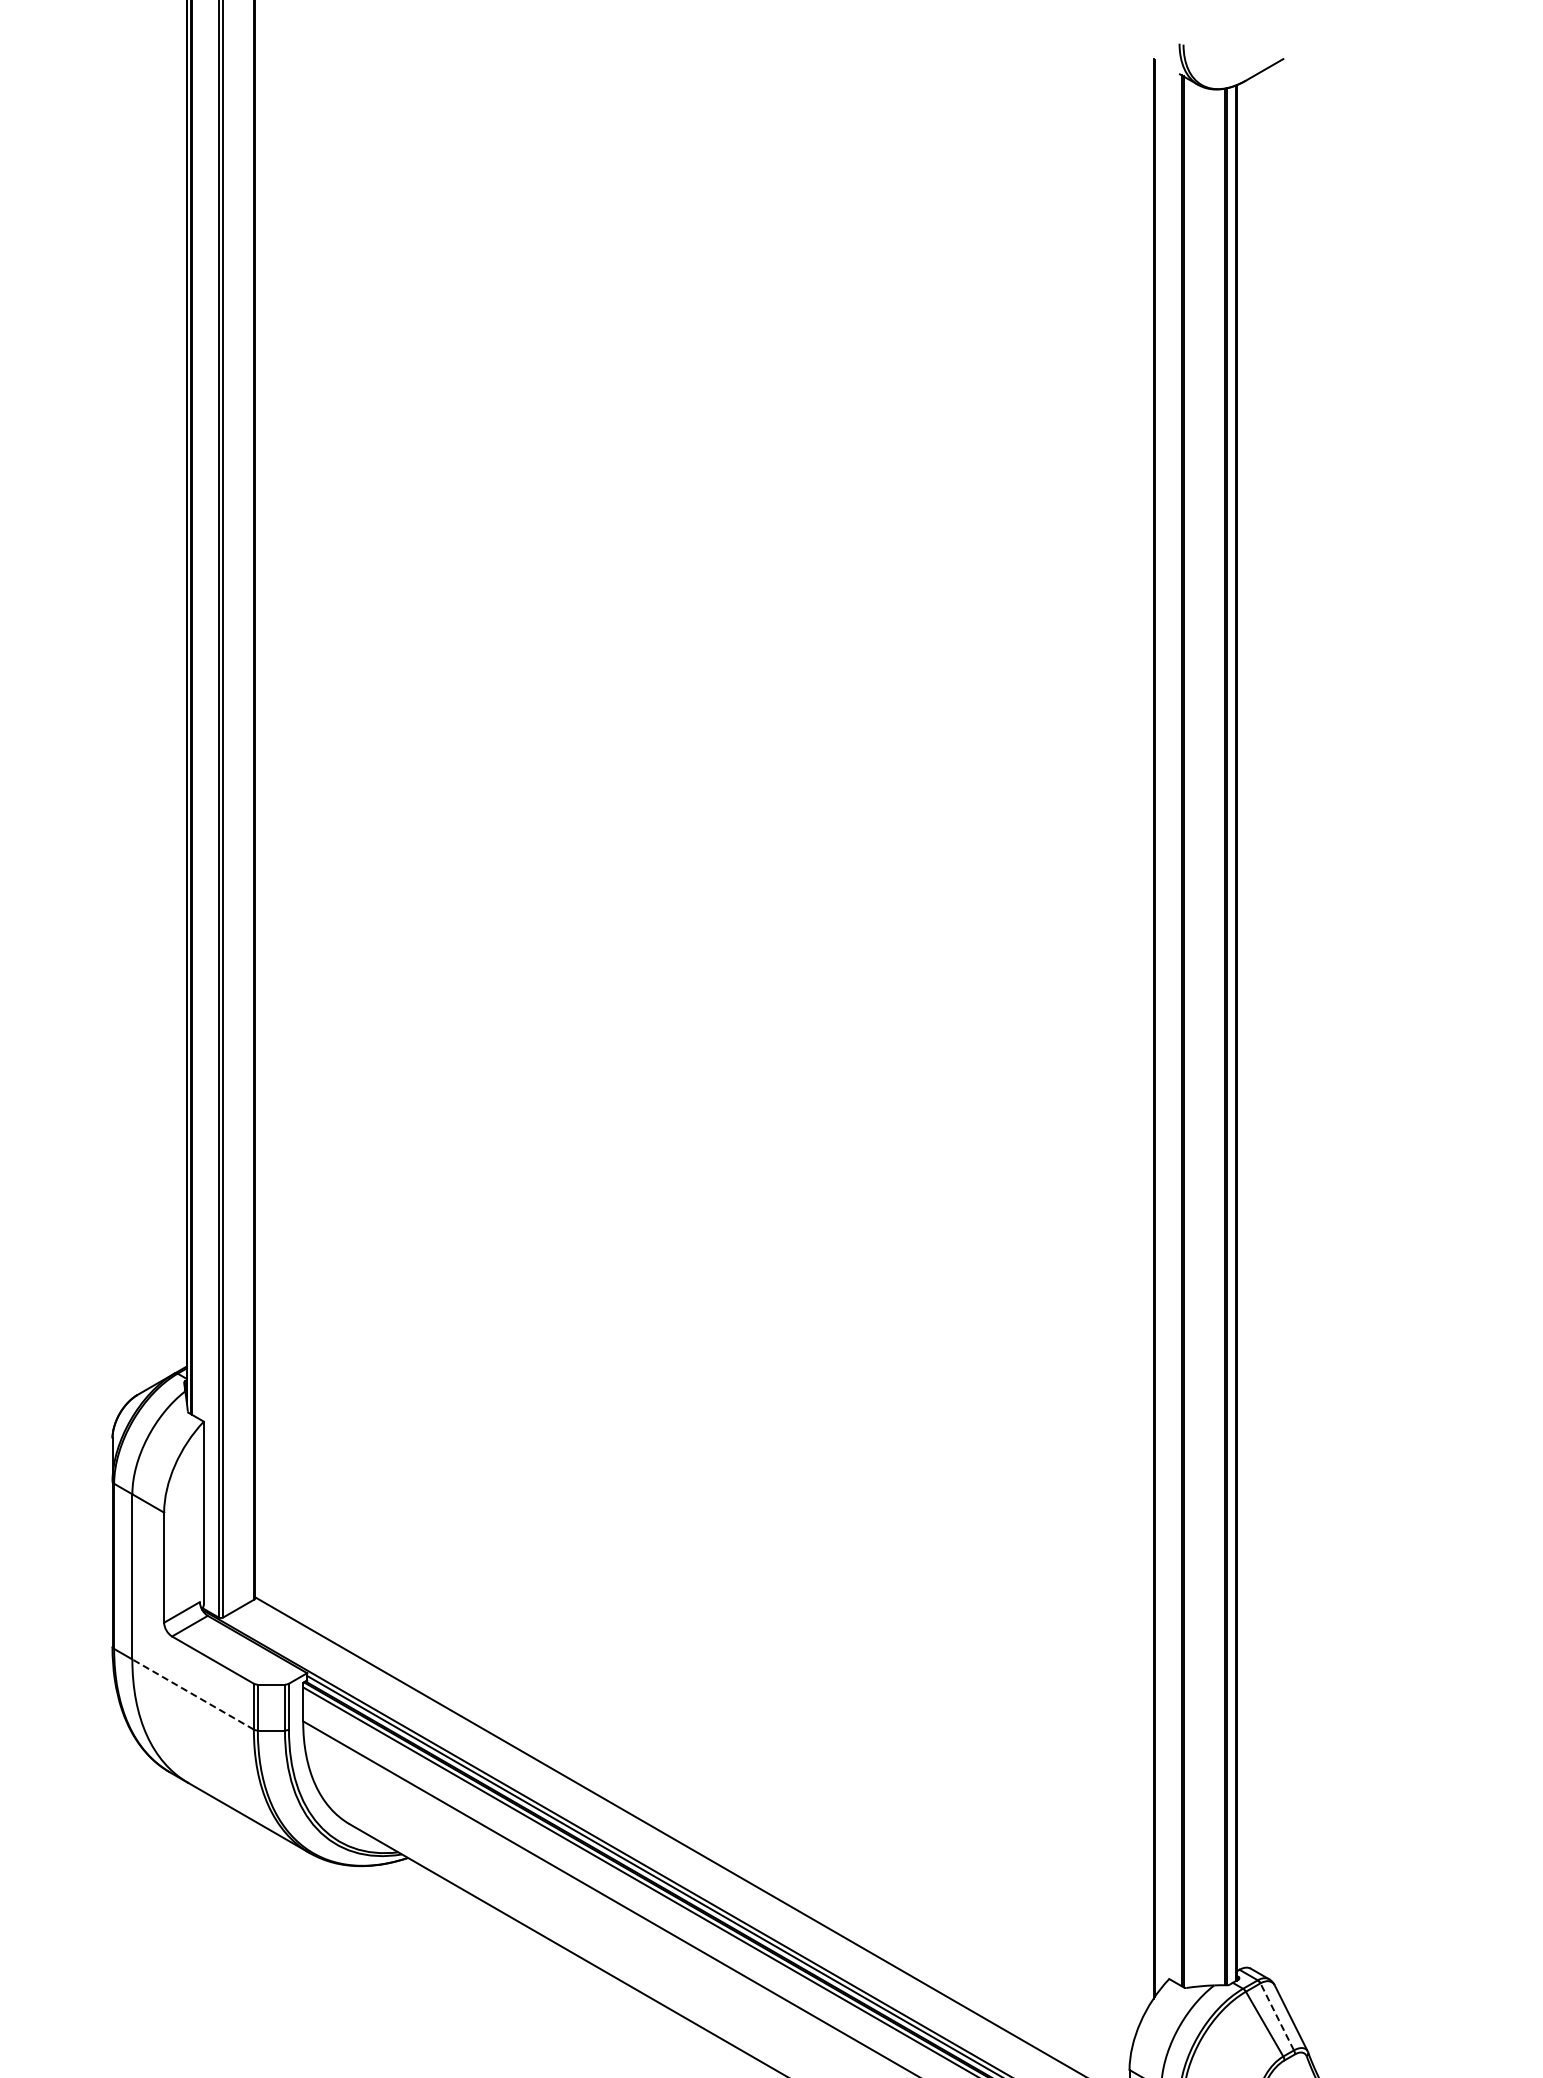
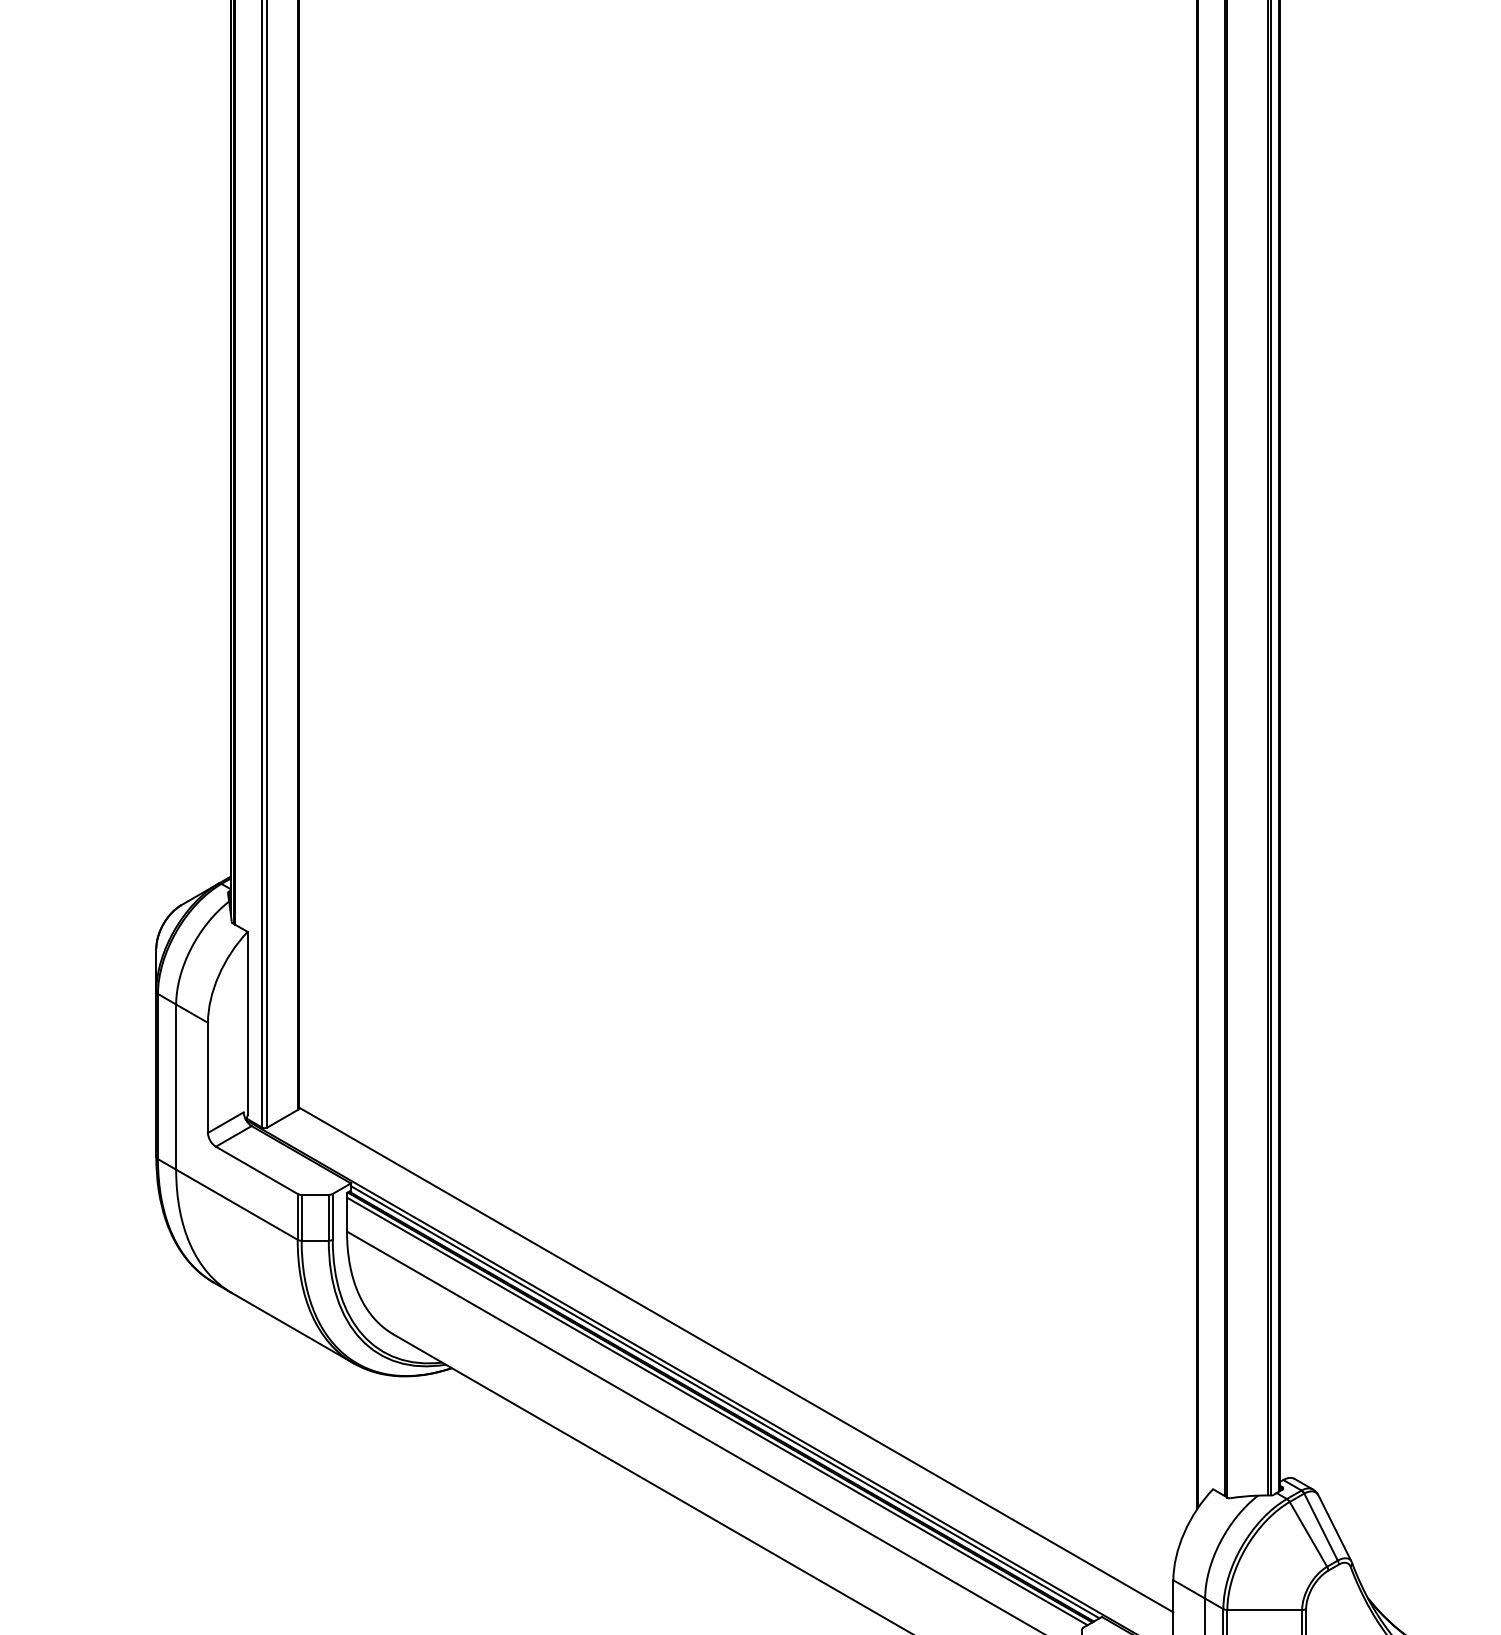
line: (192, 1694) -> (236, 1204), dashed -> solid
line: (1277, 2016) -> (1321, 1526), dashed -> solid

